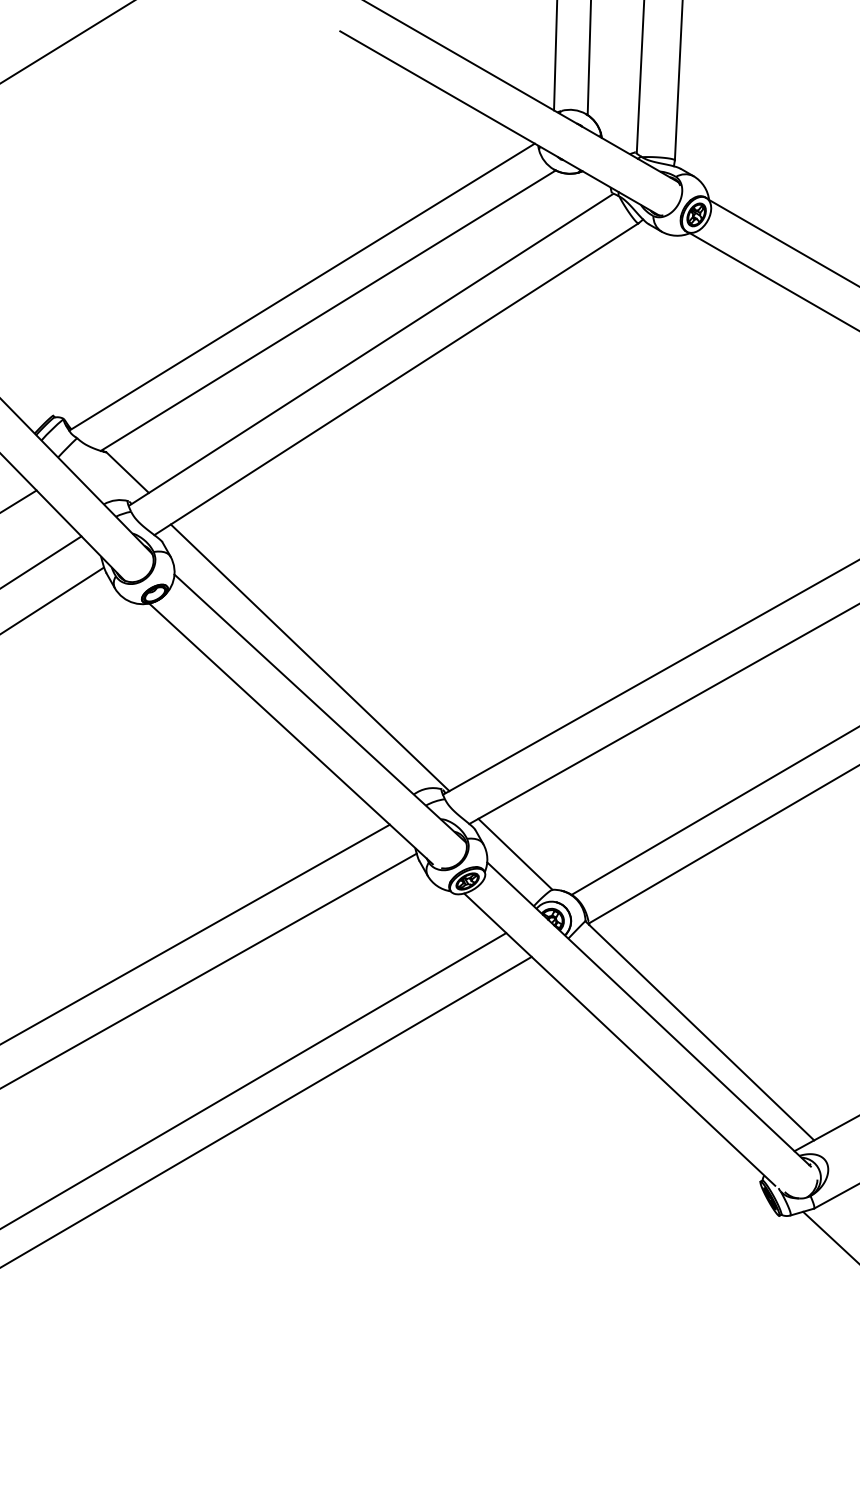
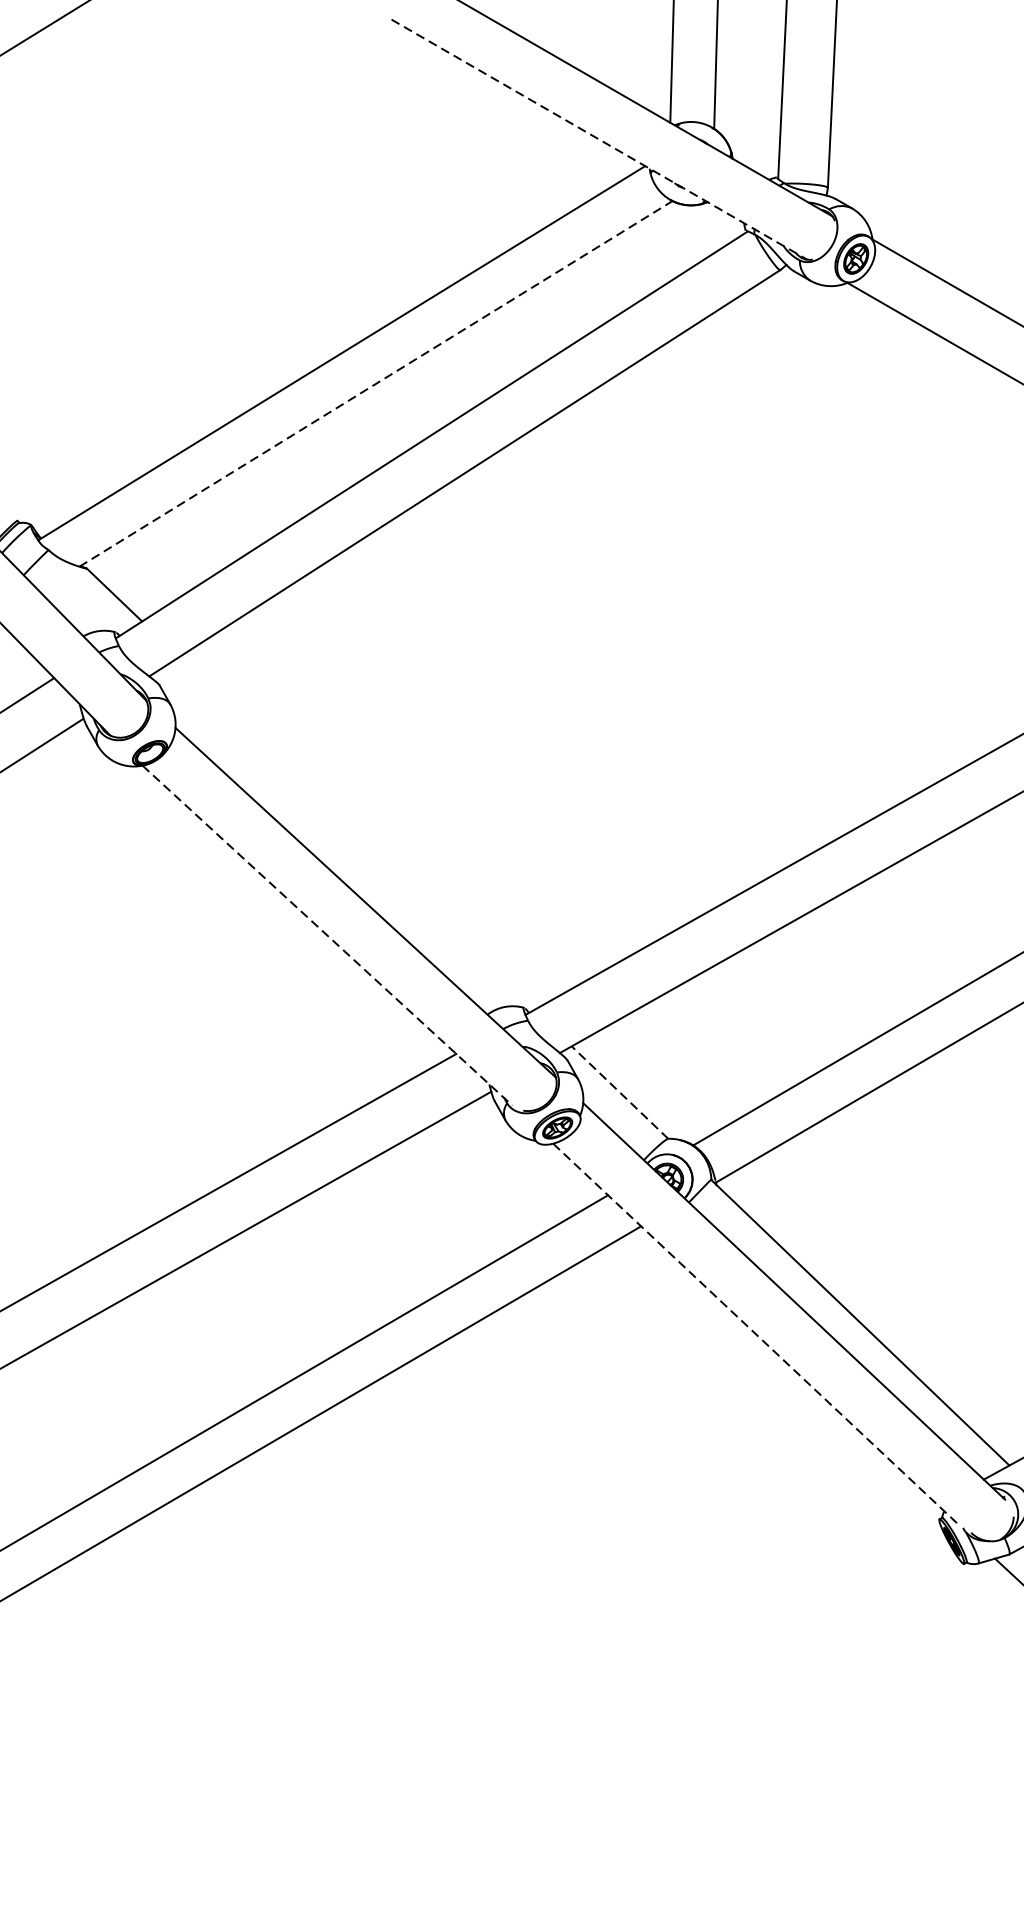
line: (500, 123) -> (600, 139), solid -> dashed
line: (328, 310) -> (376, 383), solid -> dashed
line: (309, 657) -> (351, 835), removed
line: (291, 733) -> (328, 935), solid -> dashed
line: (515, 854) -> (620, 1092), solid -> dashed
line: (620, 1040) -> (756, 1335), solid -> dashed

